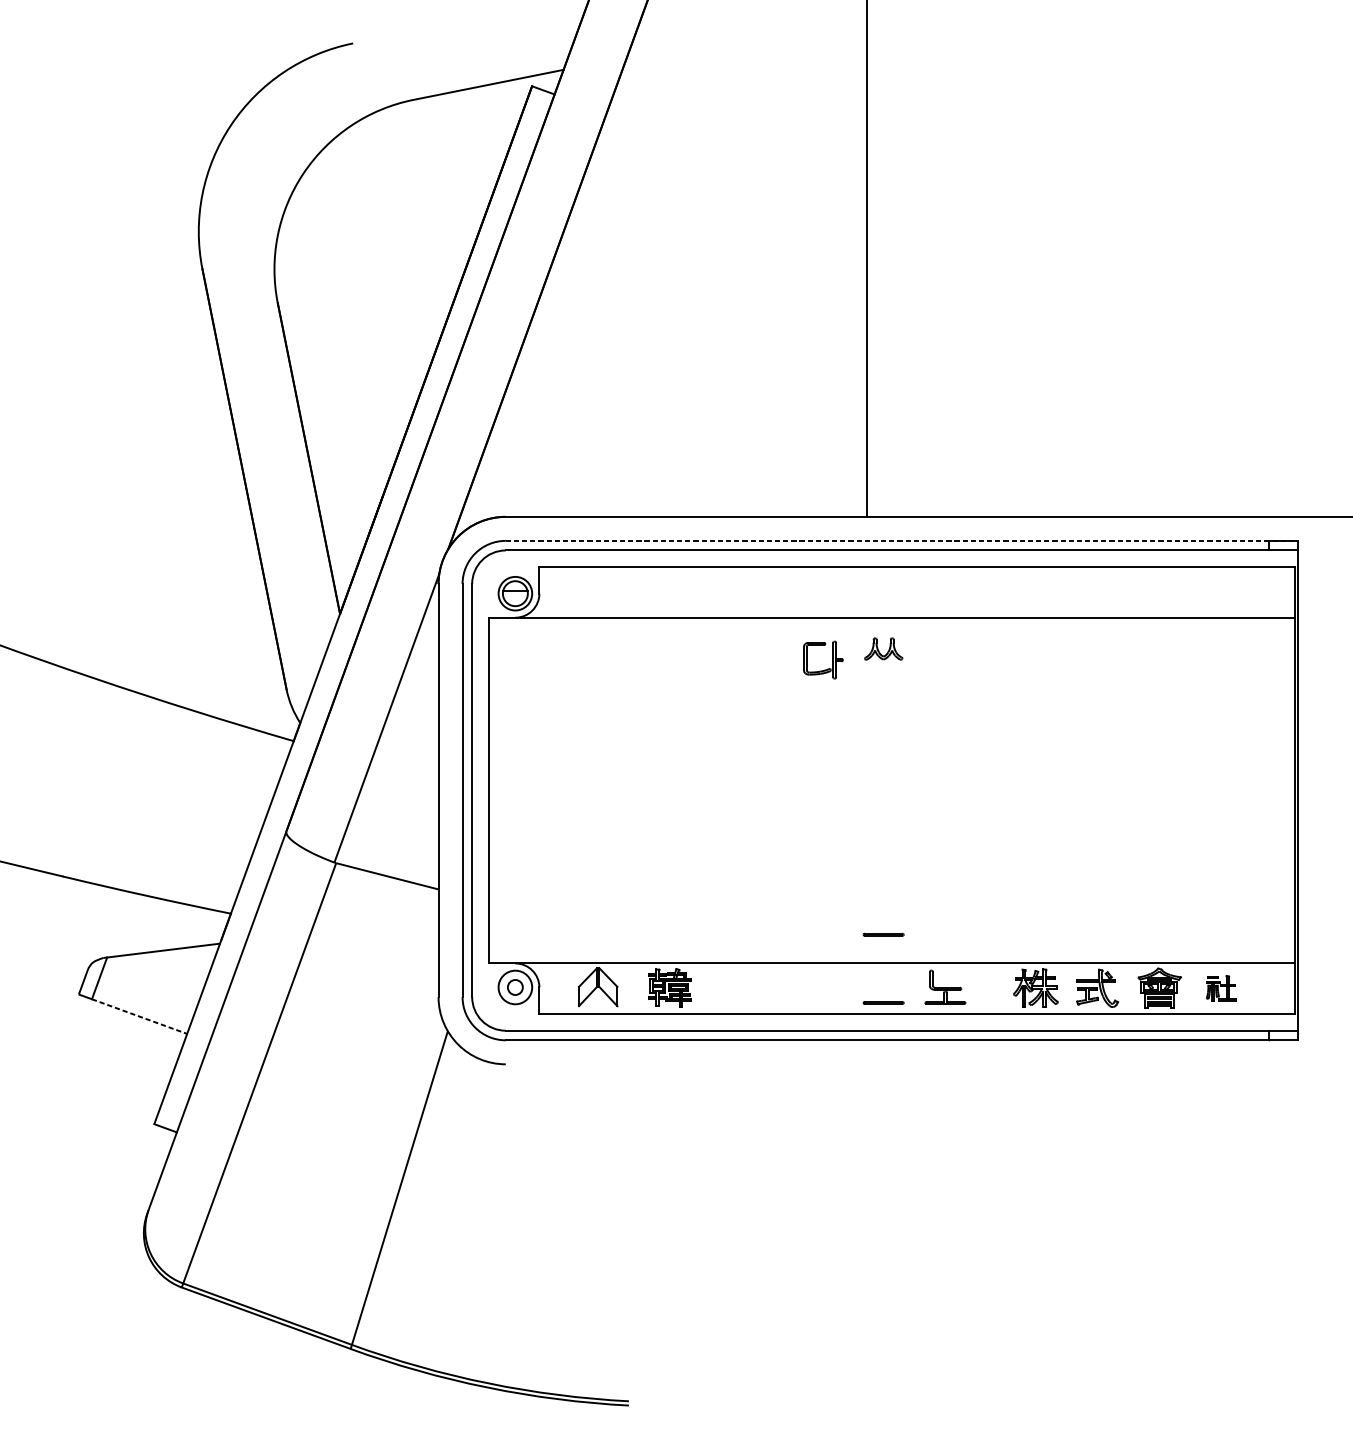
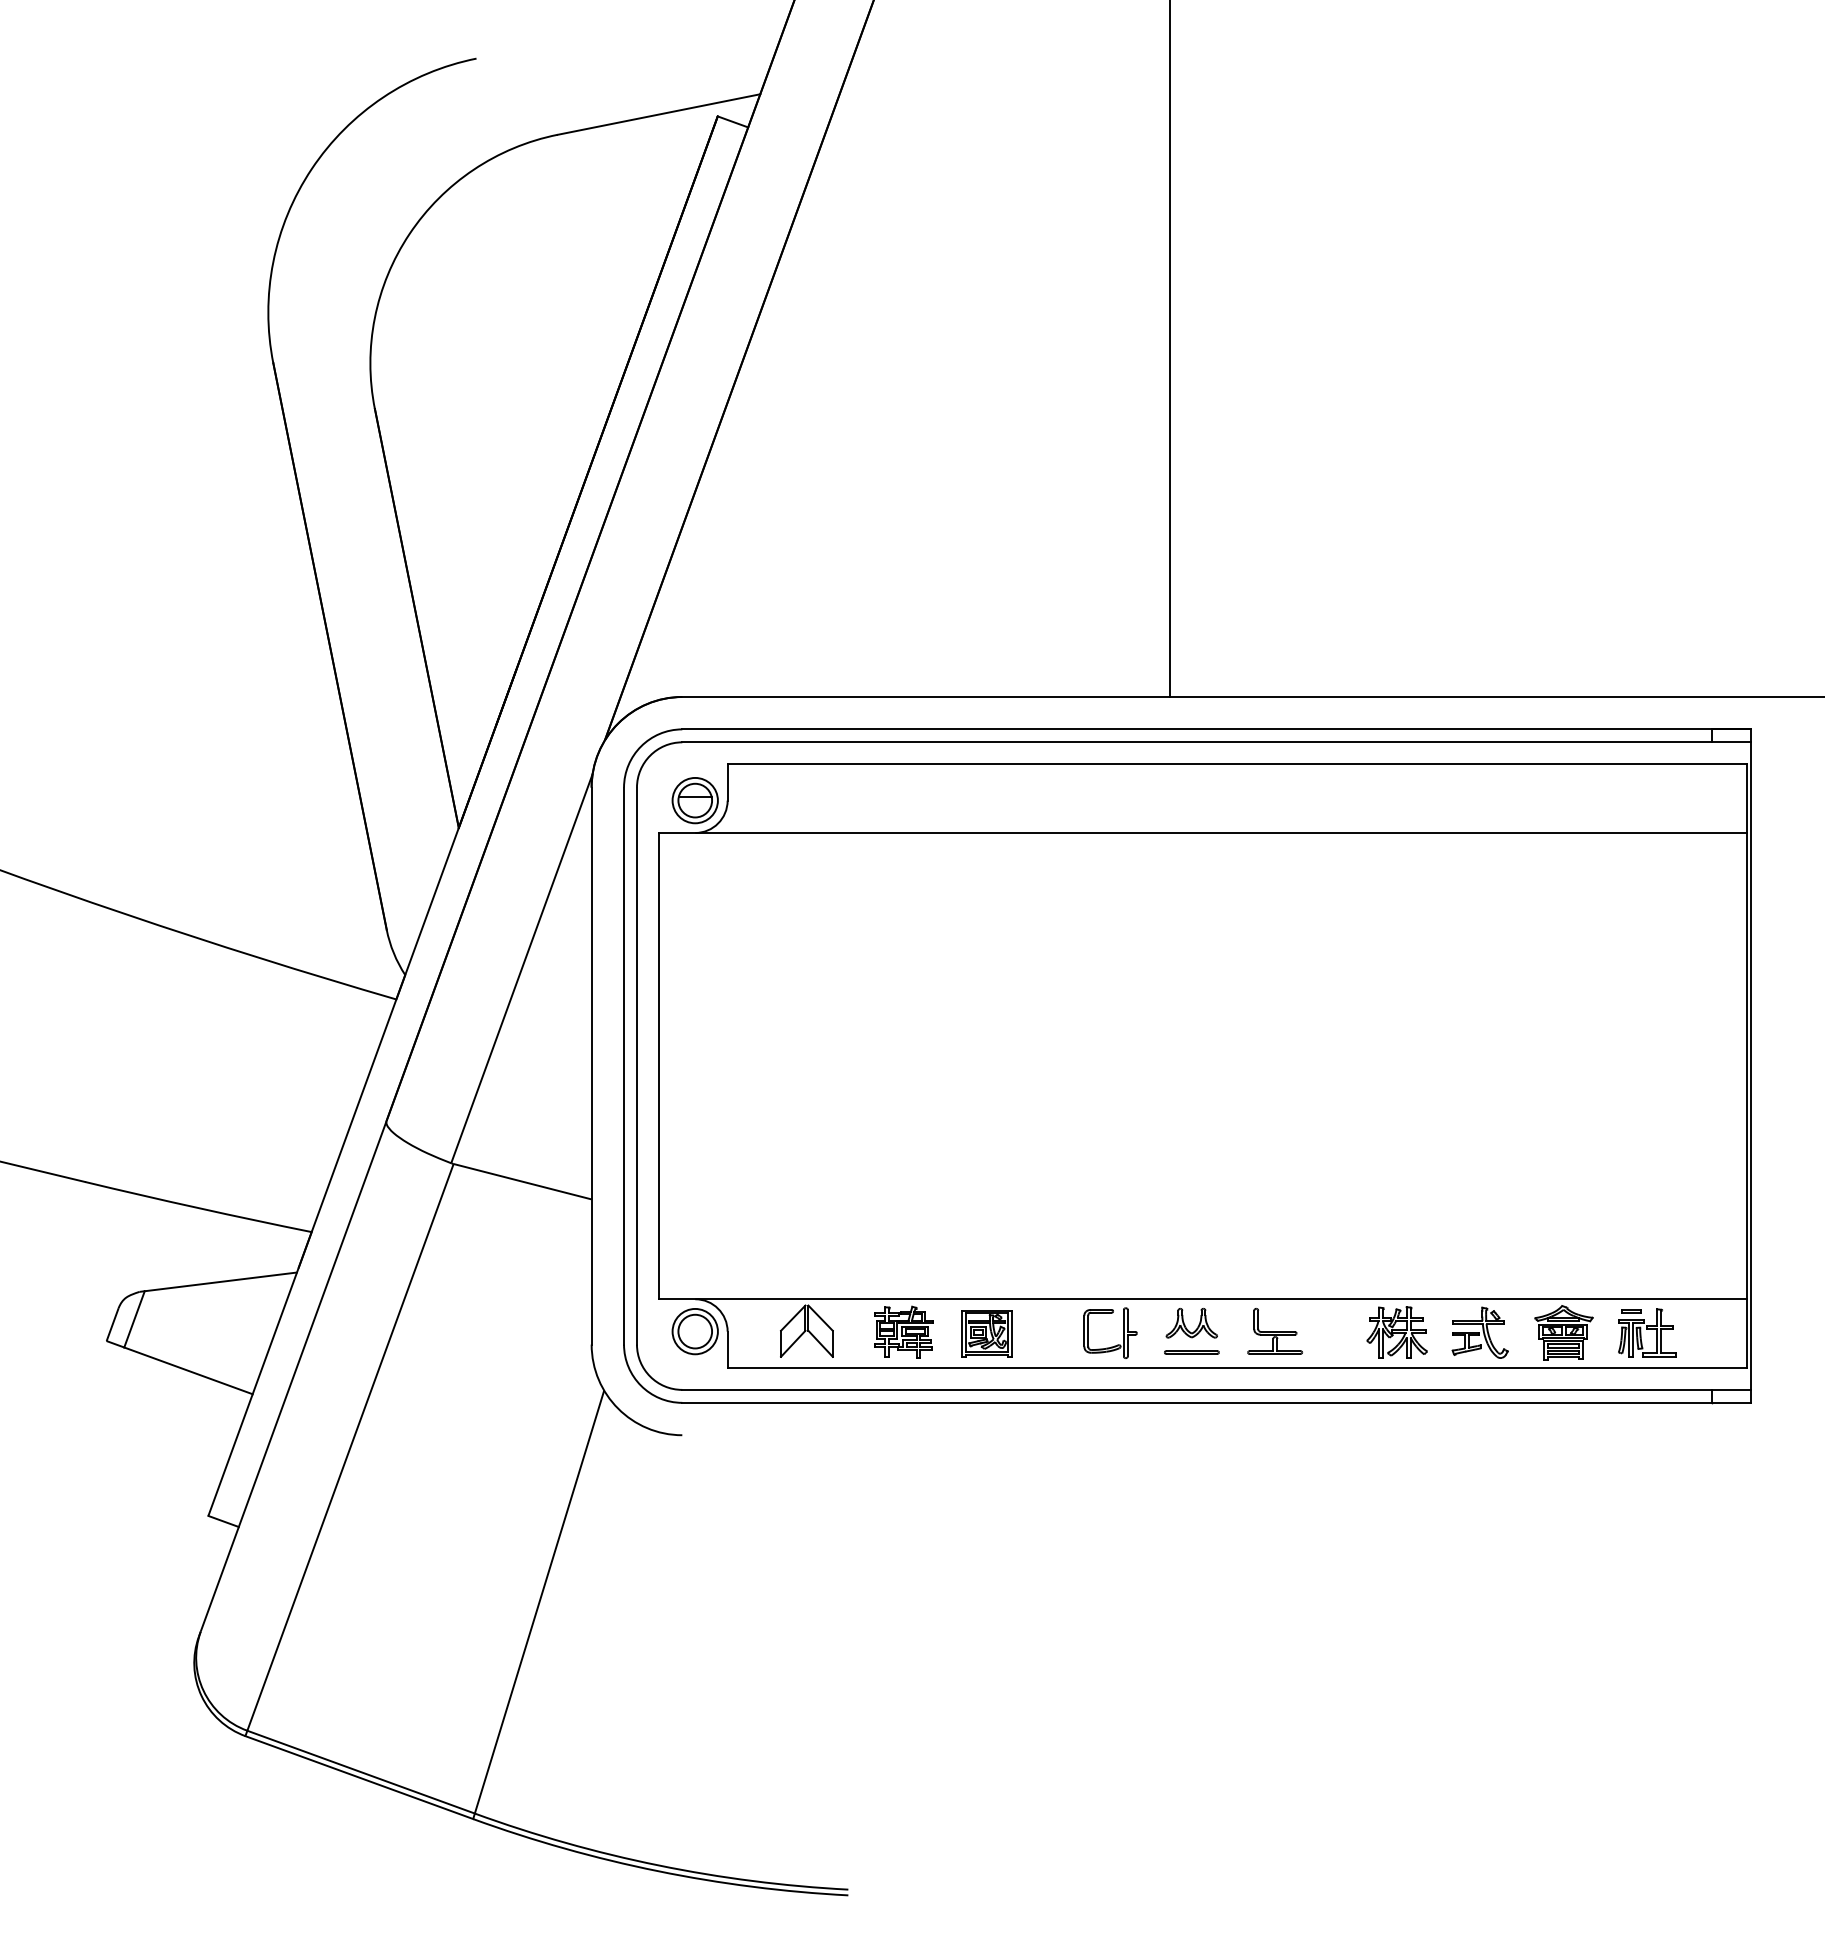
line: (902, 540) -> (1217, 729), dashed -> solid
part: (878, 649) -> (1185, 1324), moved
part: (832, 659) -> (1123, 1332), moved
line: (883, 934) -> (1191, 1259), removed
circle: (515, 987) -> (695, 1331), size x1.67
part: (731, 988) -> (986, 1333), added
part: (1221, 988) -> (1647, 1332), size x1.43
line: (139, 1017) -> (188, 1371), dashed -> solid

